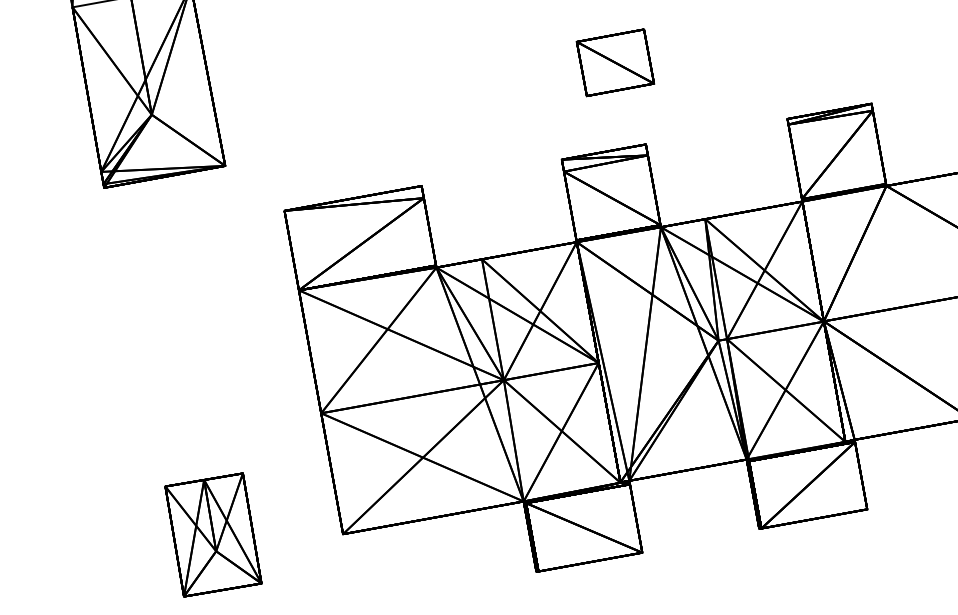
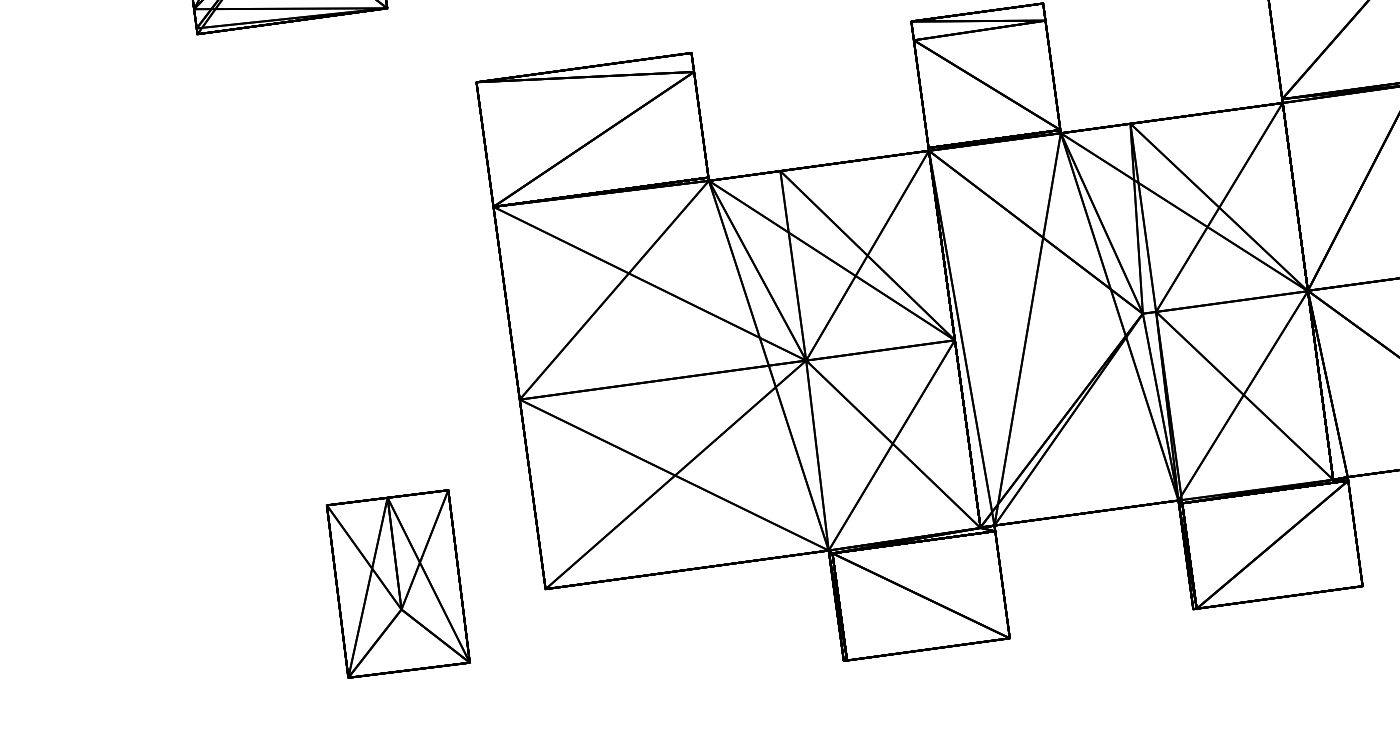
part: (213, 534) -> (398, 583), moved

